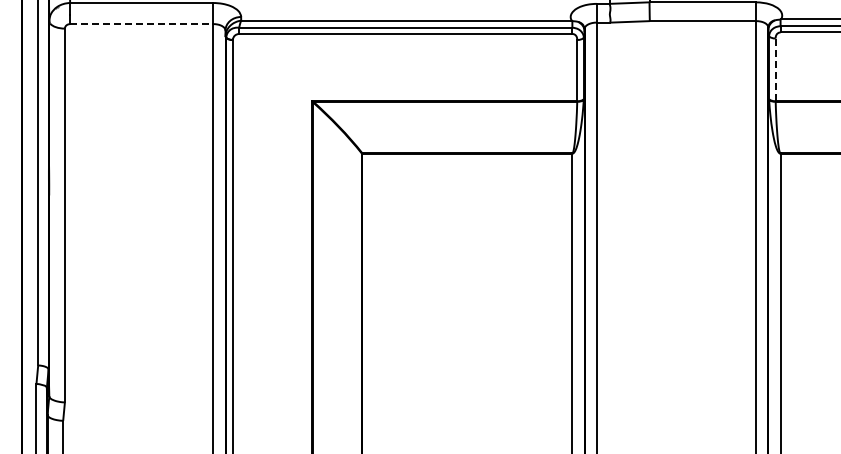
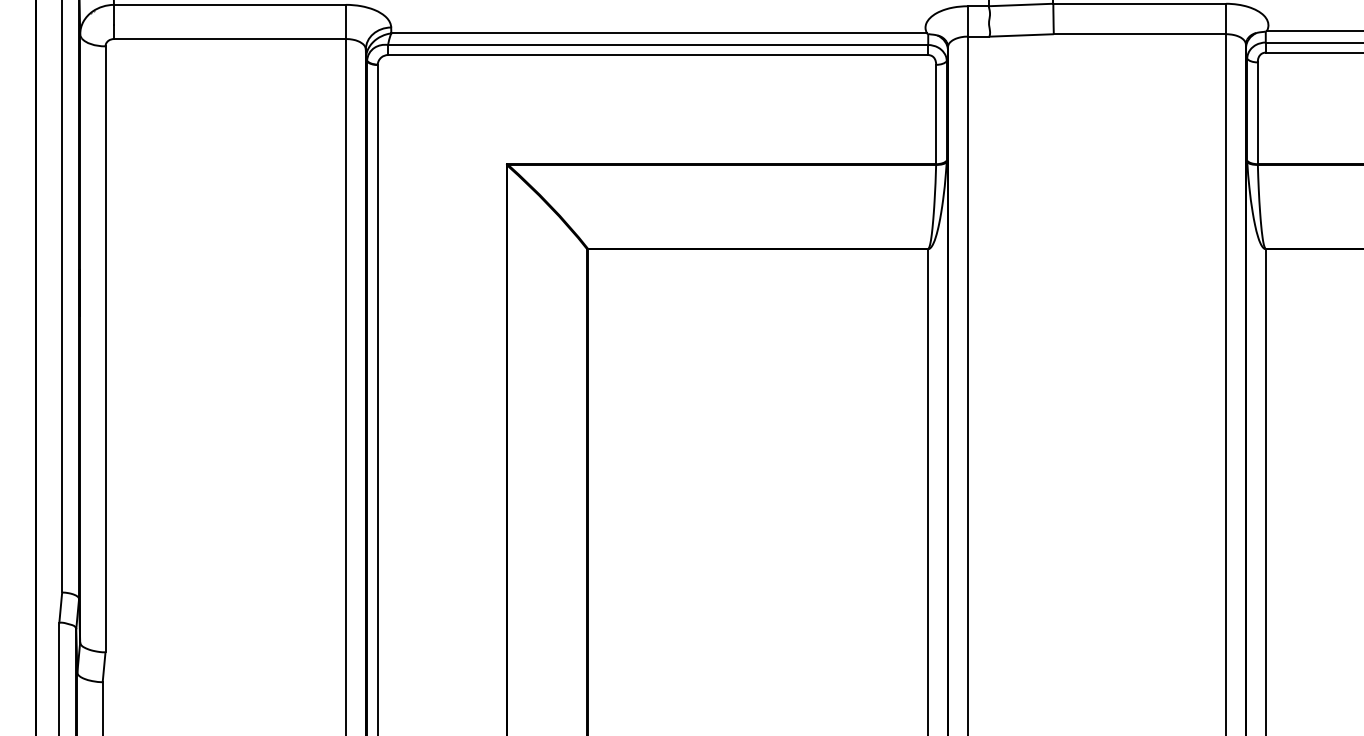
line: (141, 24) -> (229, 39), dashed -> solid
line: (775, 70) -> (1257, 114), dashed -> solid

